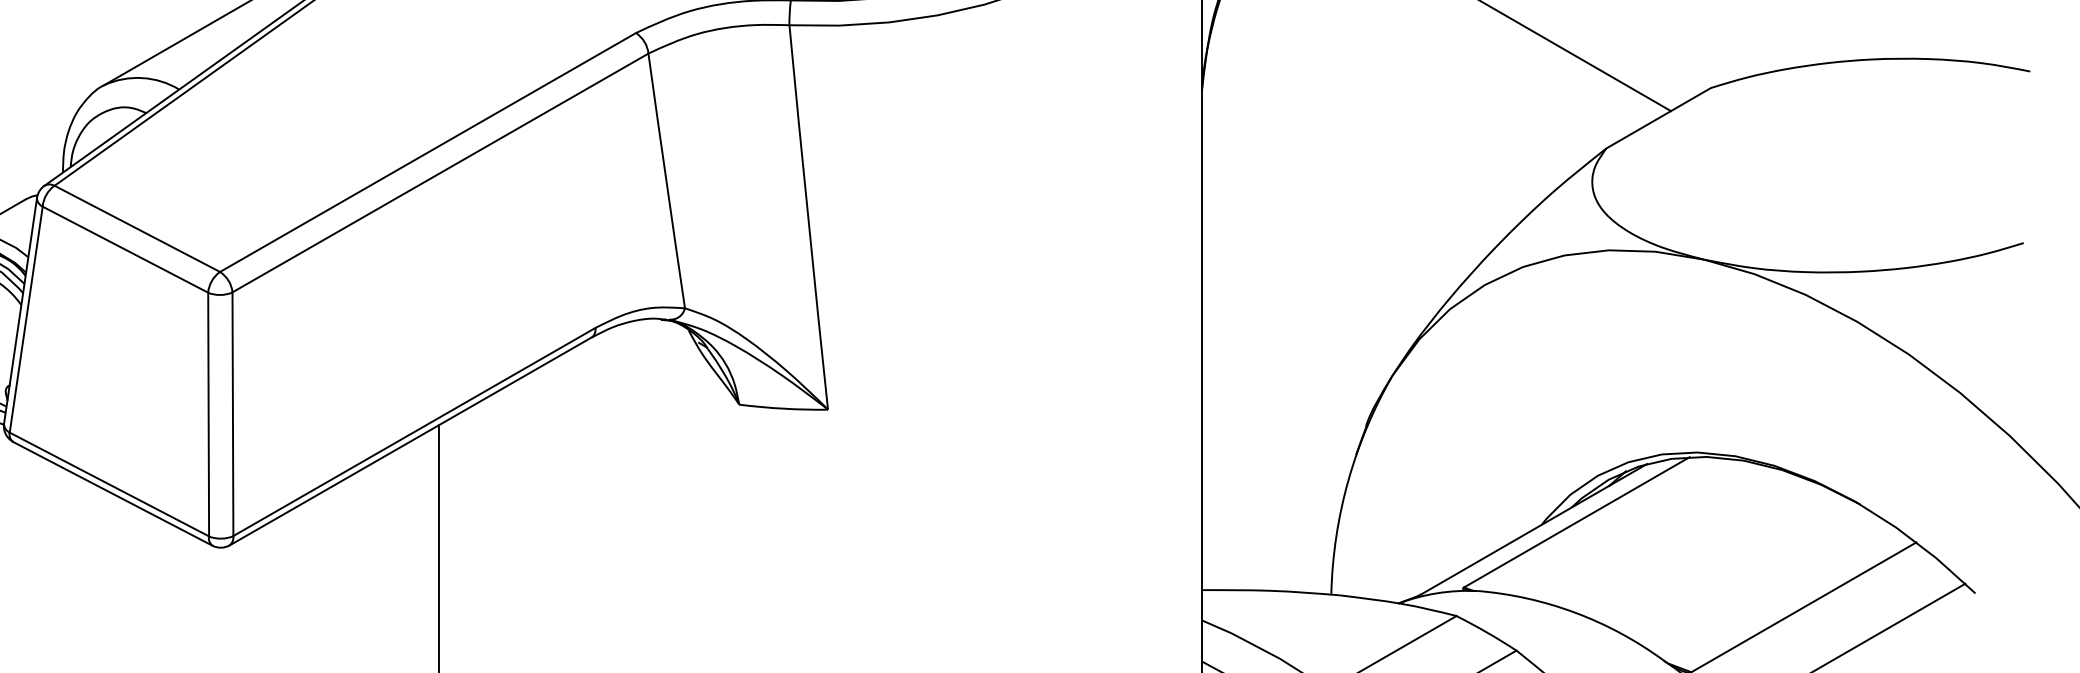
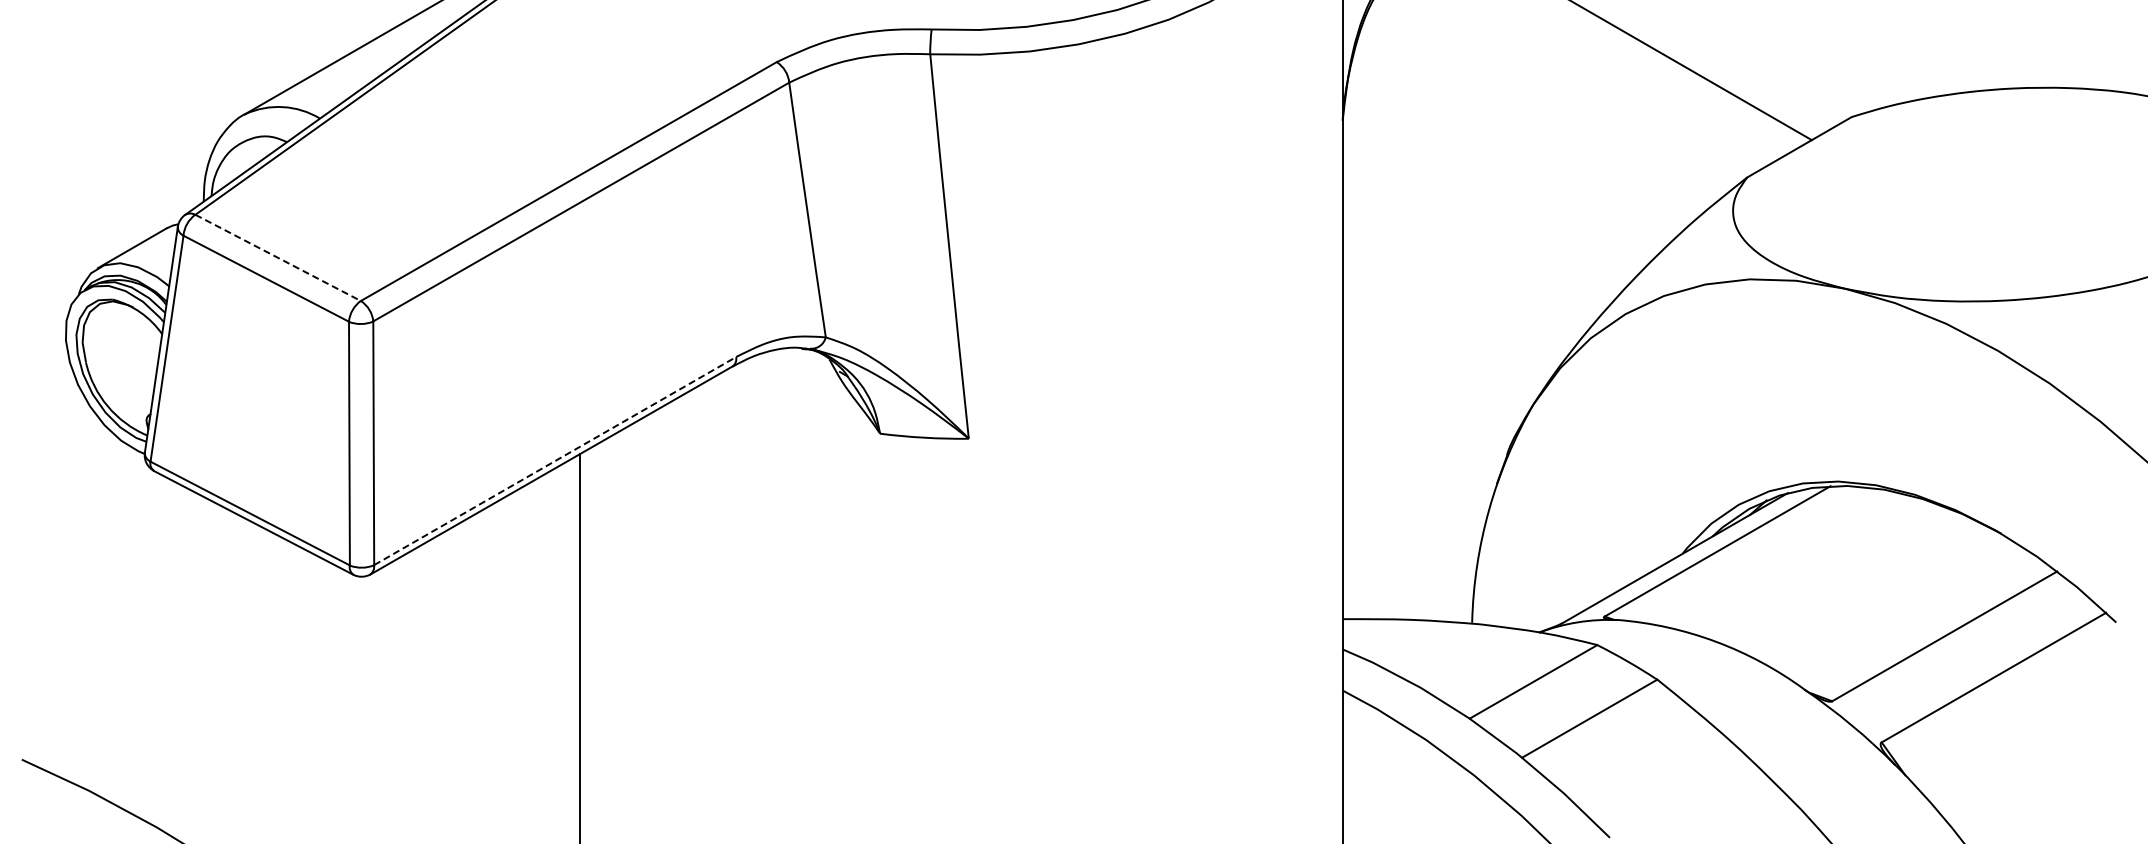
line: (137, 229) -> (278, 258), solid -> dashed
line: (414, 432) -> (555, 461), solid -> dashed

